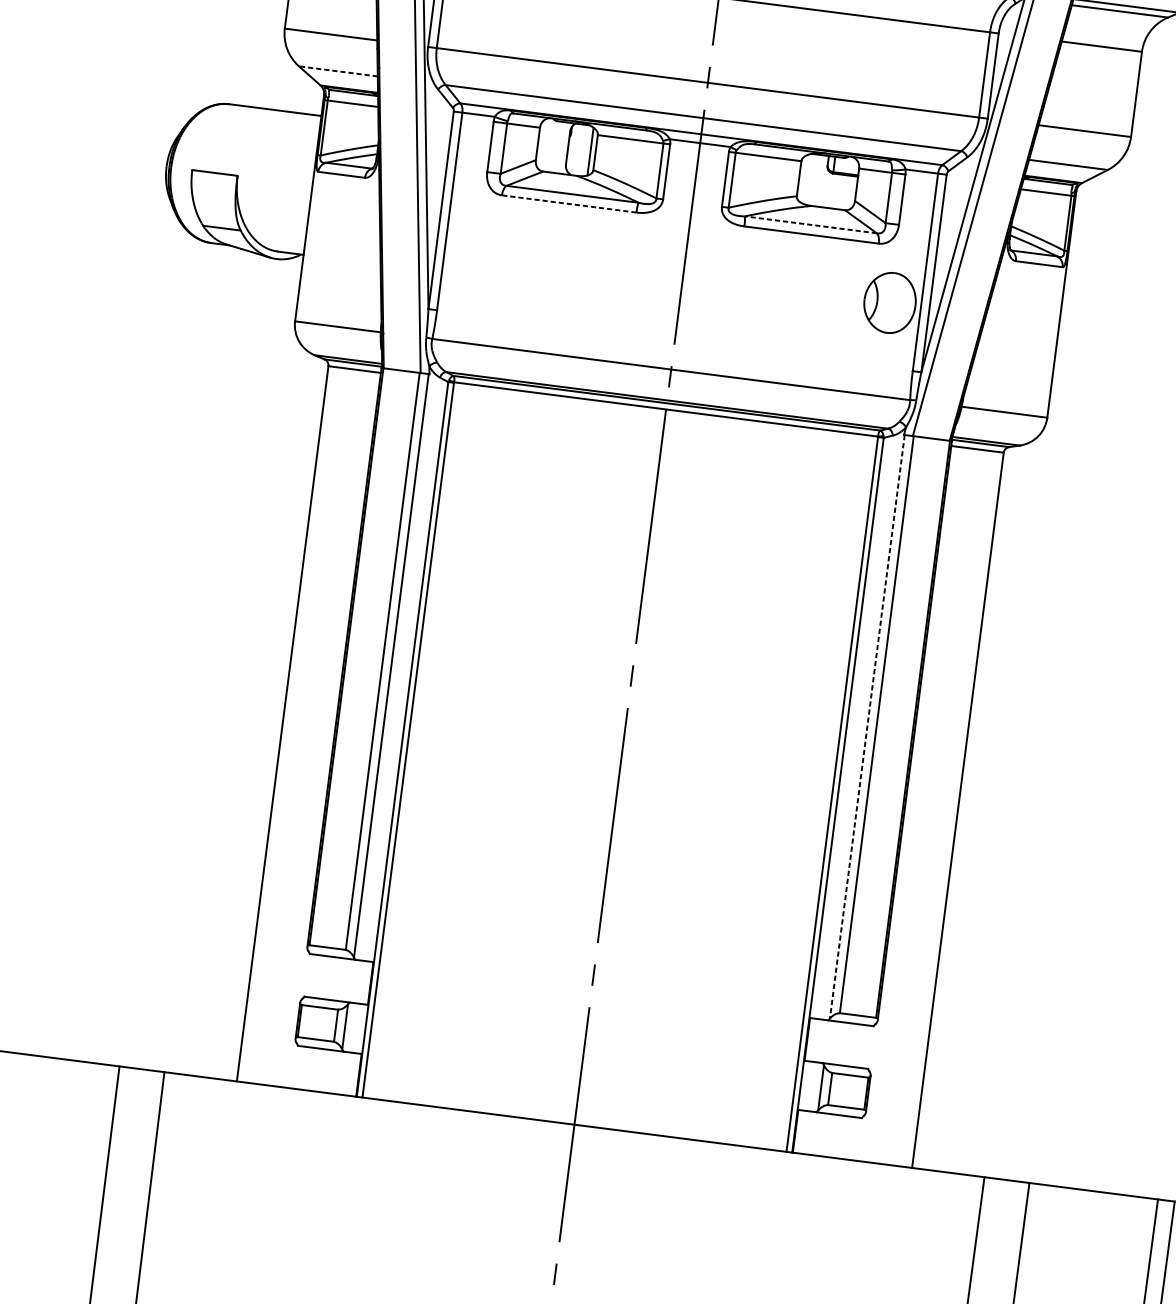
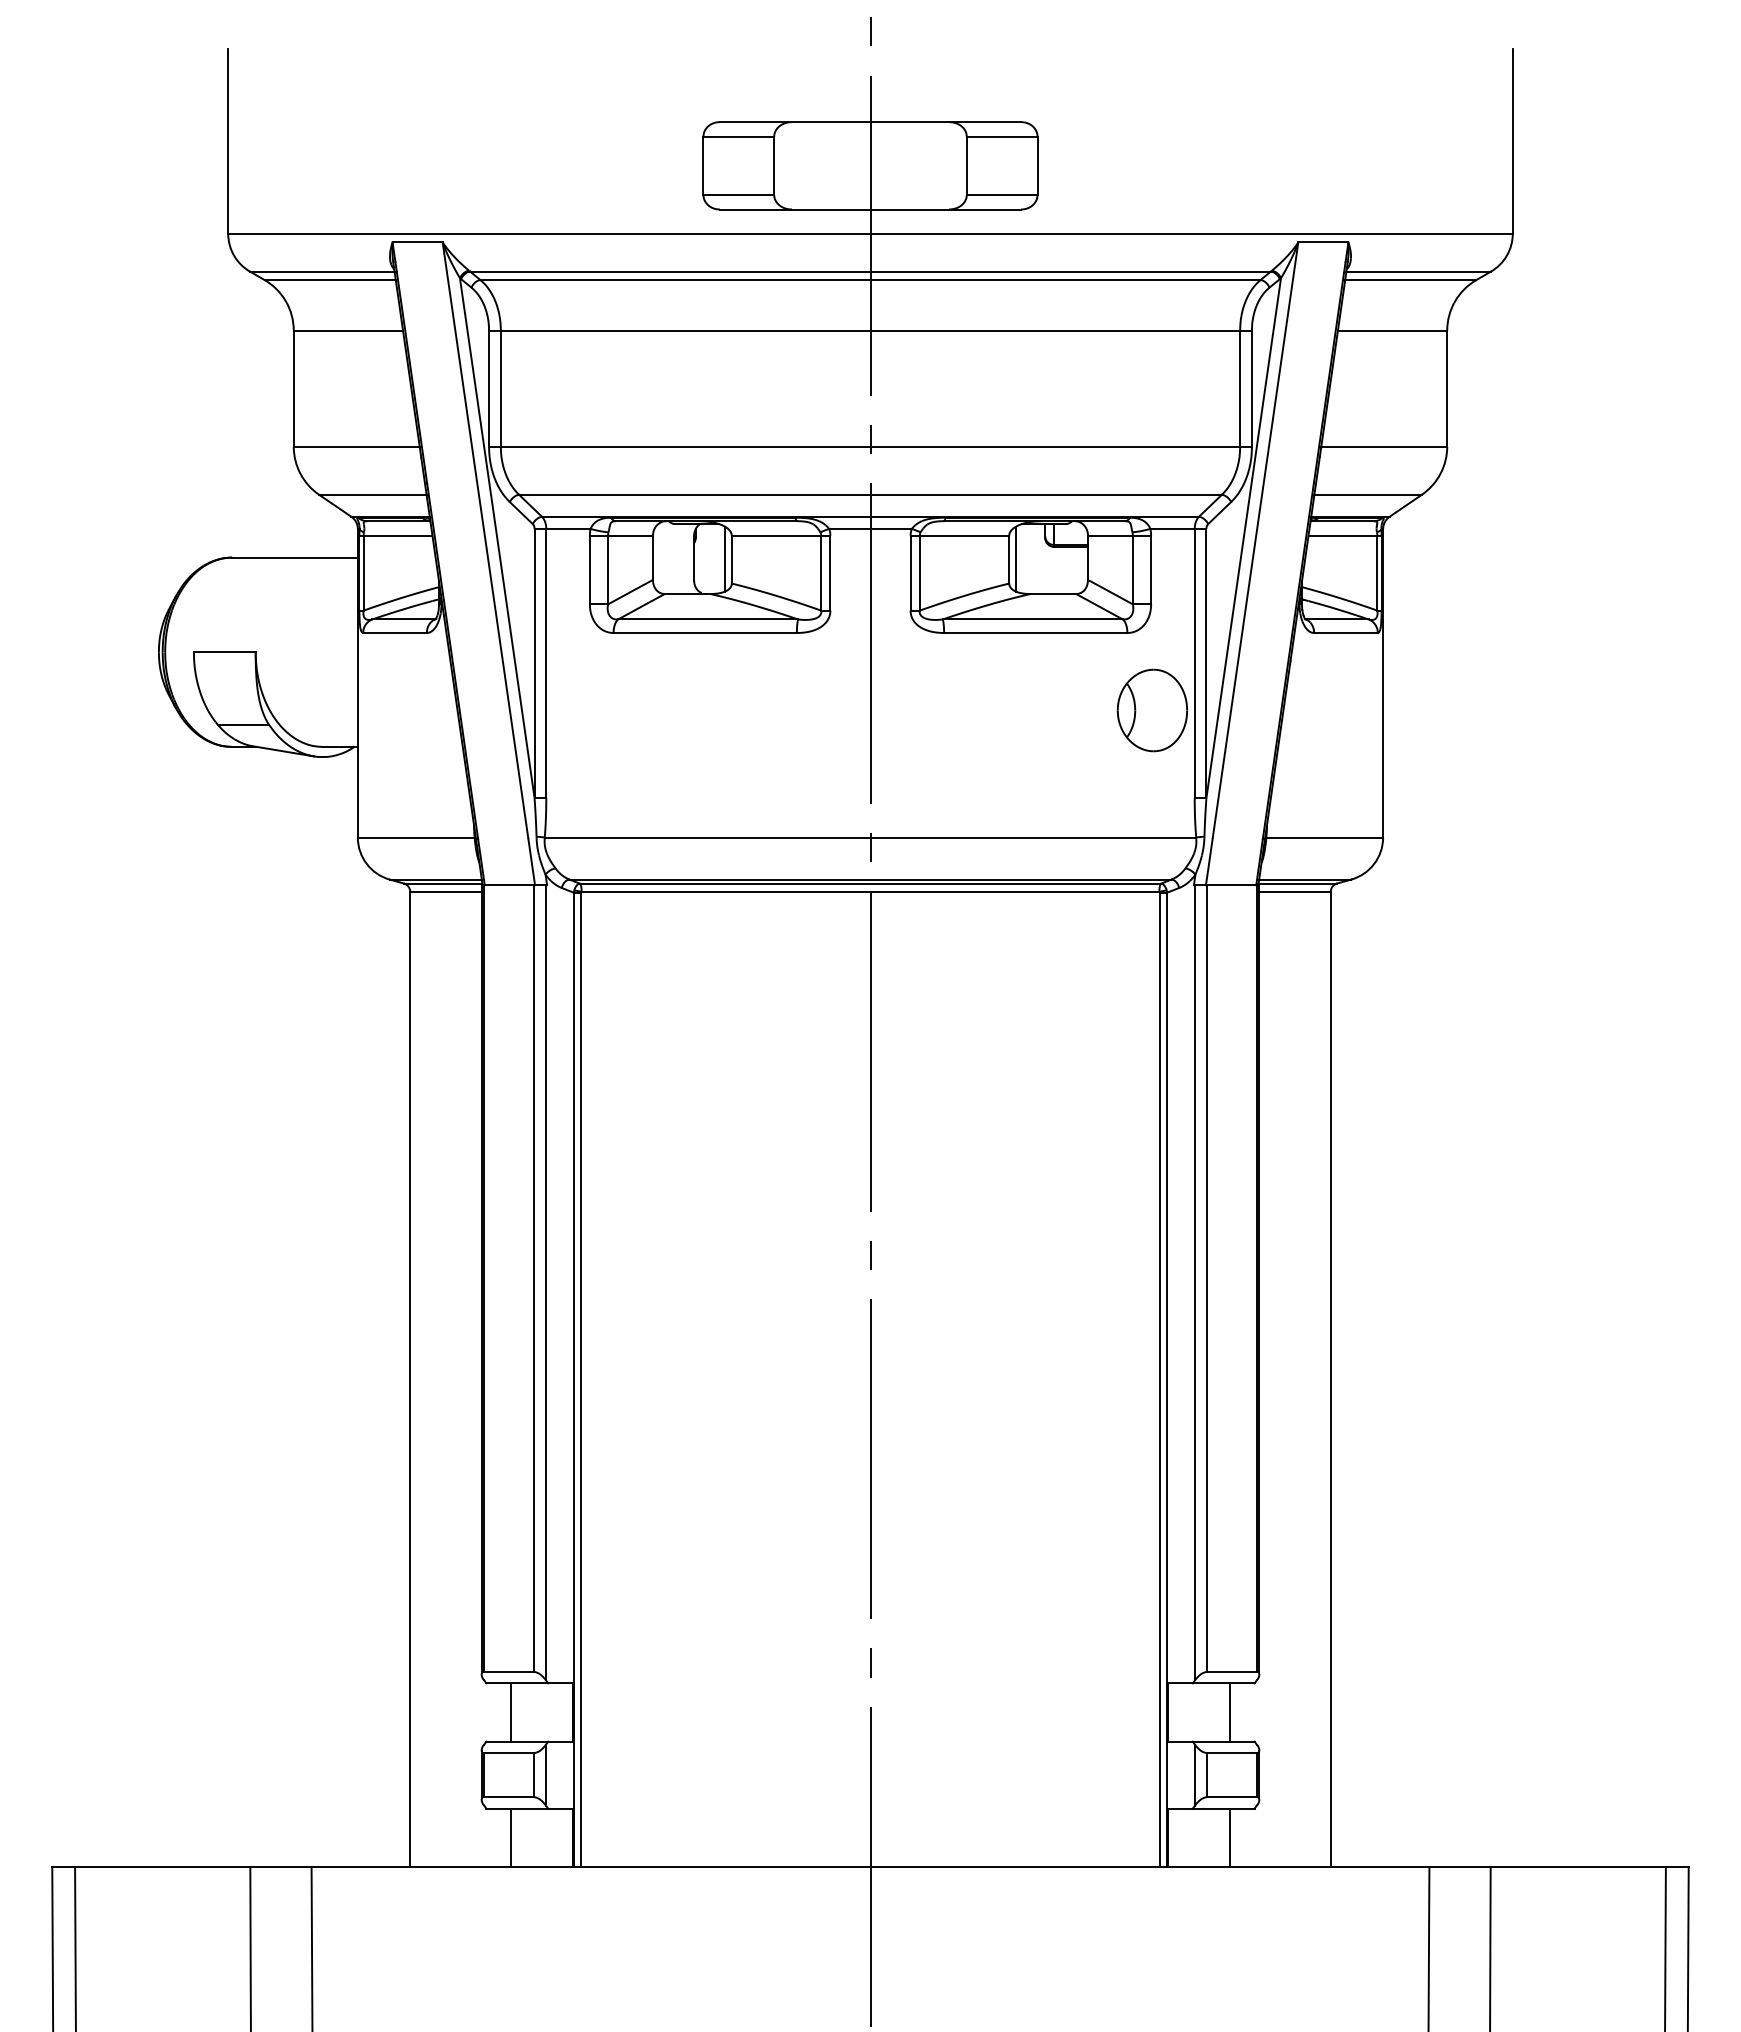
line: (338, 71) -> (372, 494), dashed -> solid
line: (804, 178) -> (1016, 558), added
line: (569, 204) -> (705, 633), dashed -> solid
line: (810, 224) -> (1032, 619), dashed -> solid
line: (867, 726) -> (1194, 1282), dashed -> solid
line: (325, 977) -> (511, 1712), added
line: (852, 1045) -> (1229, 1712), added
line: (313, 1069) -> (511, 1837), added
line: (840, 1136) -> (1229, 1837), added

